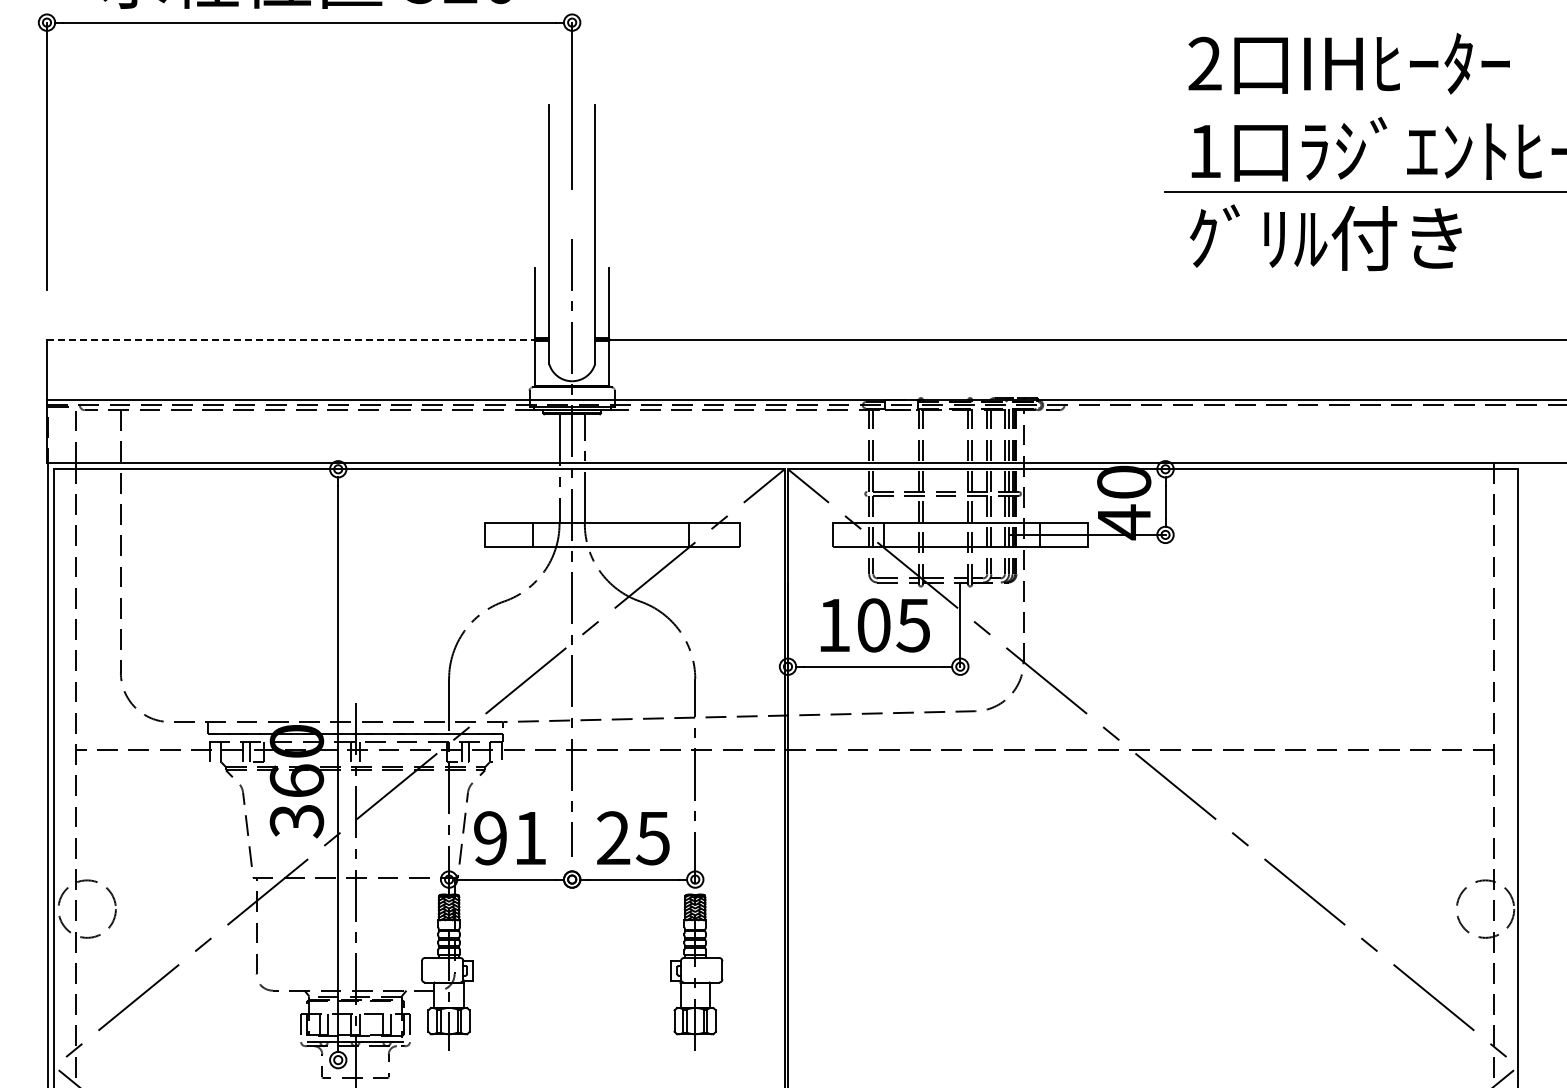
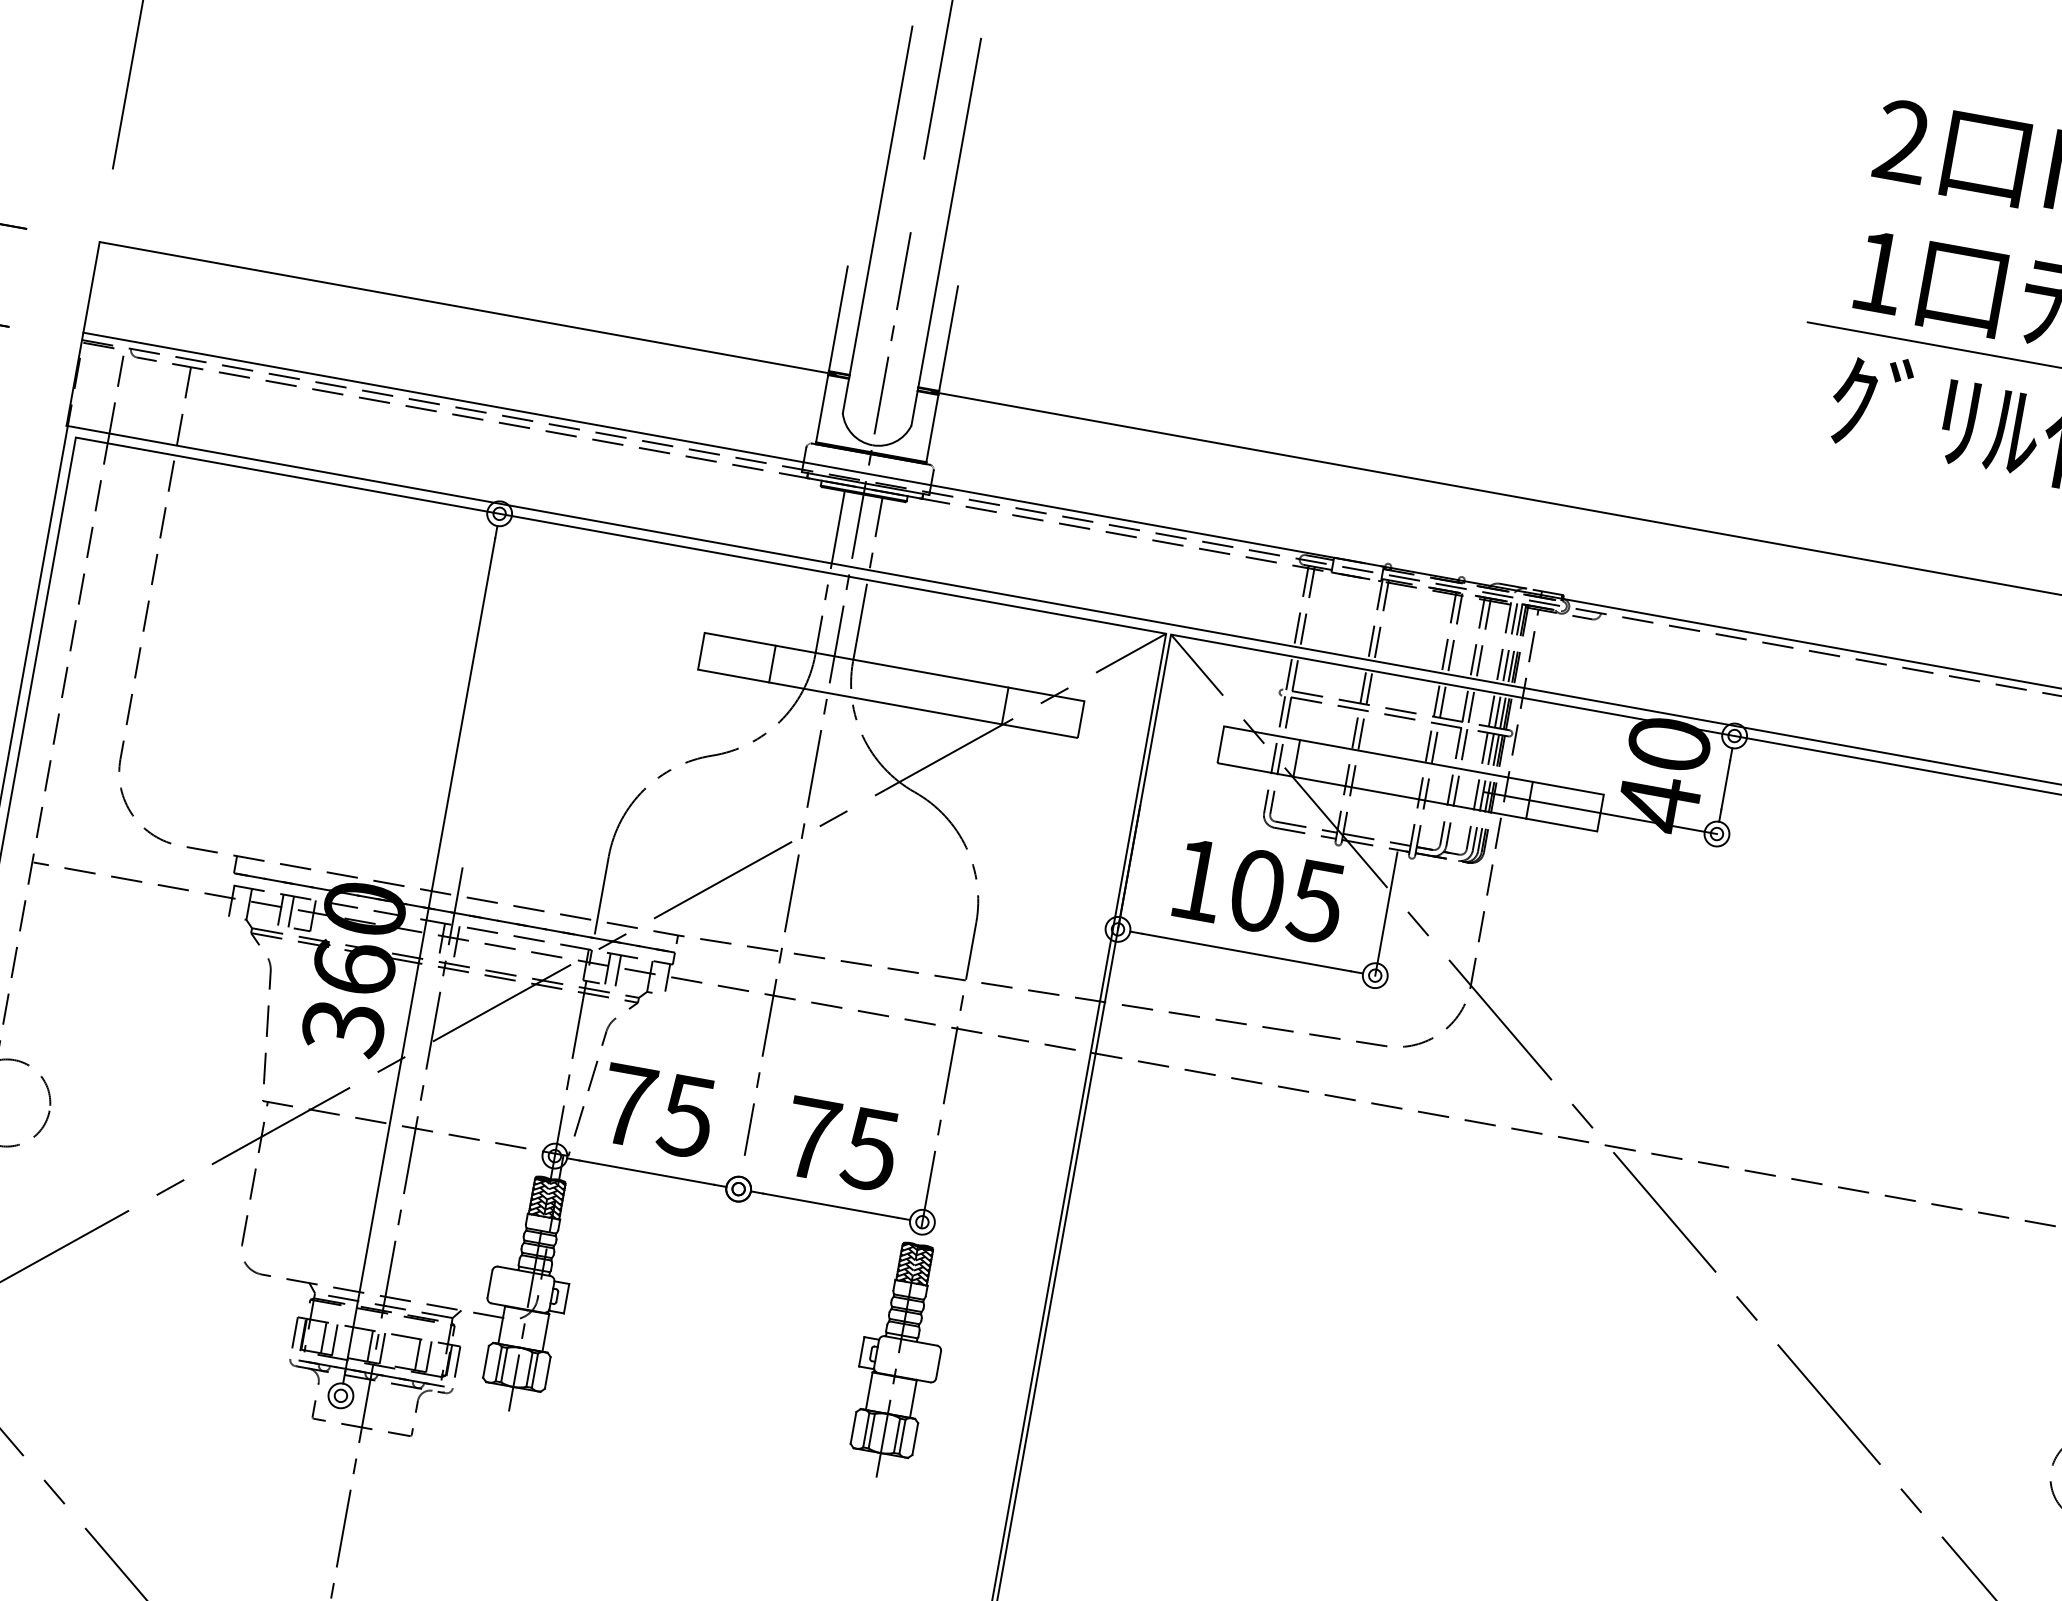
line: (293, 339) -> (467, 308), dashed -> solid
text: (613, 837) -> (811, 1137), 25 -> 75
text: (510, 838) -> (657, 1111), 91 -> 75

